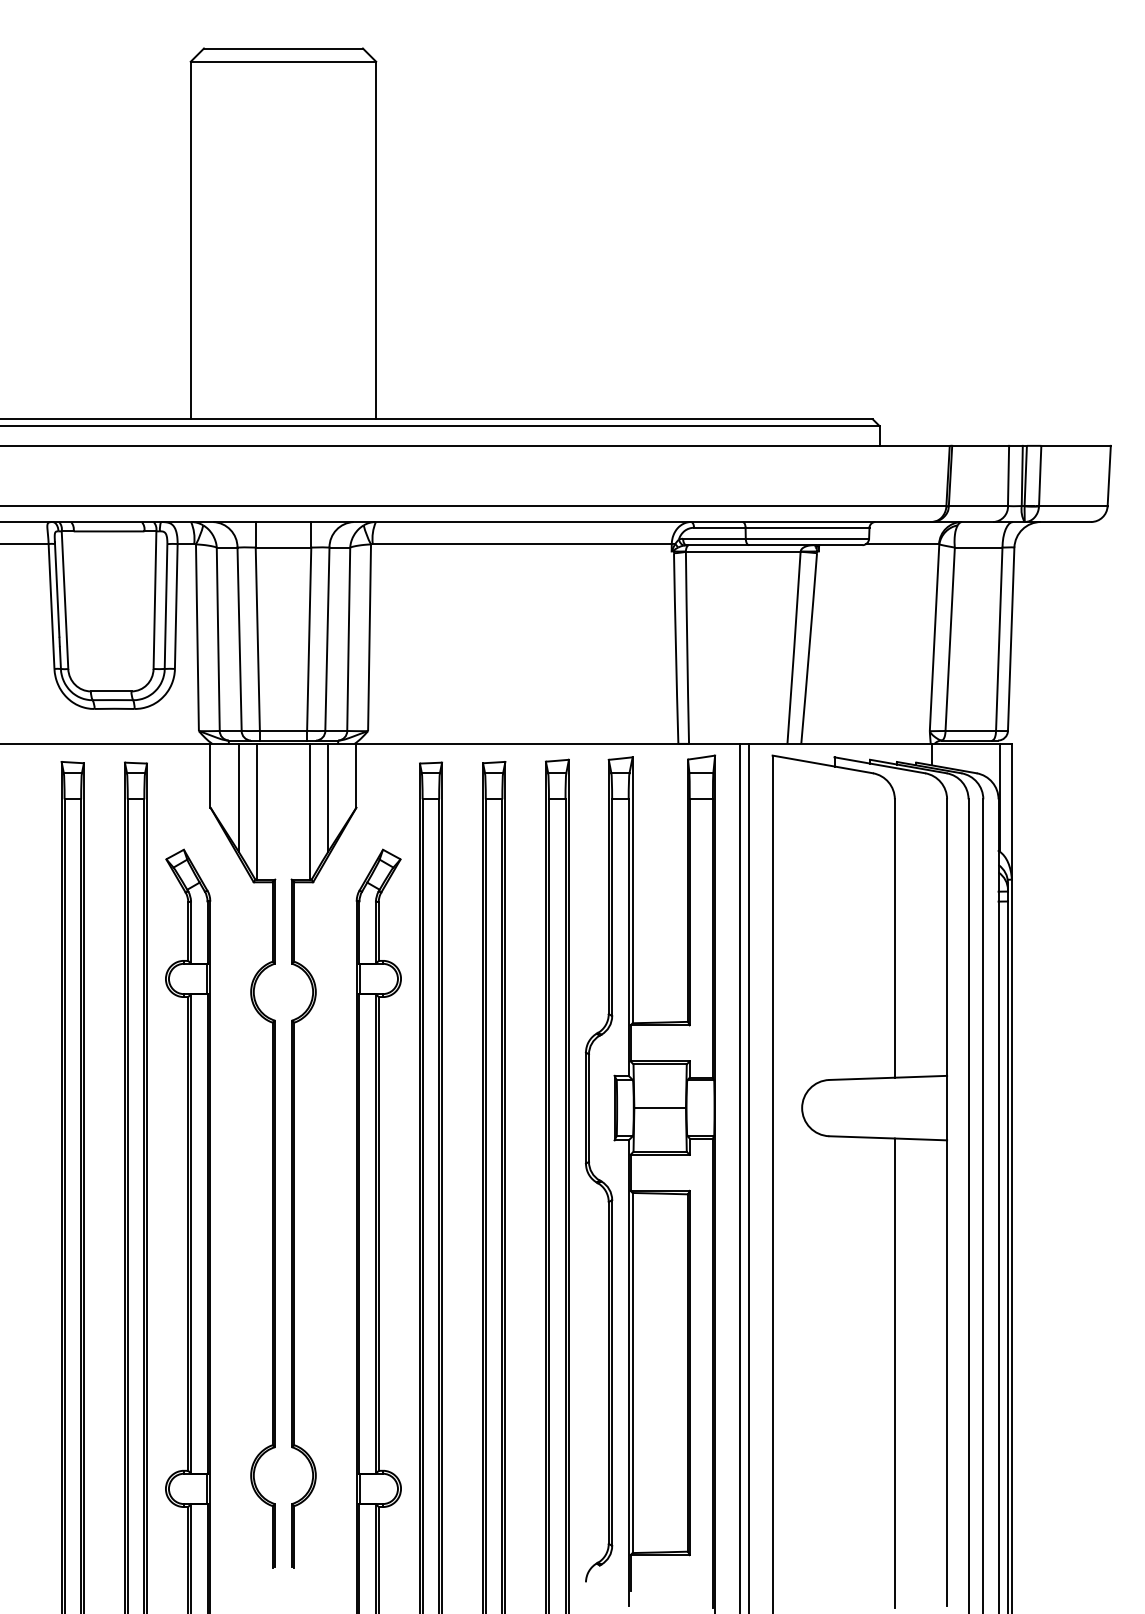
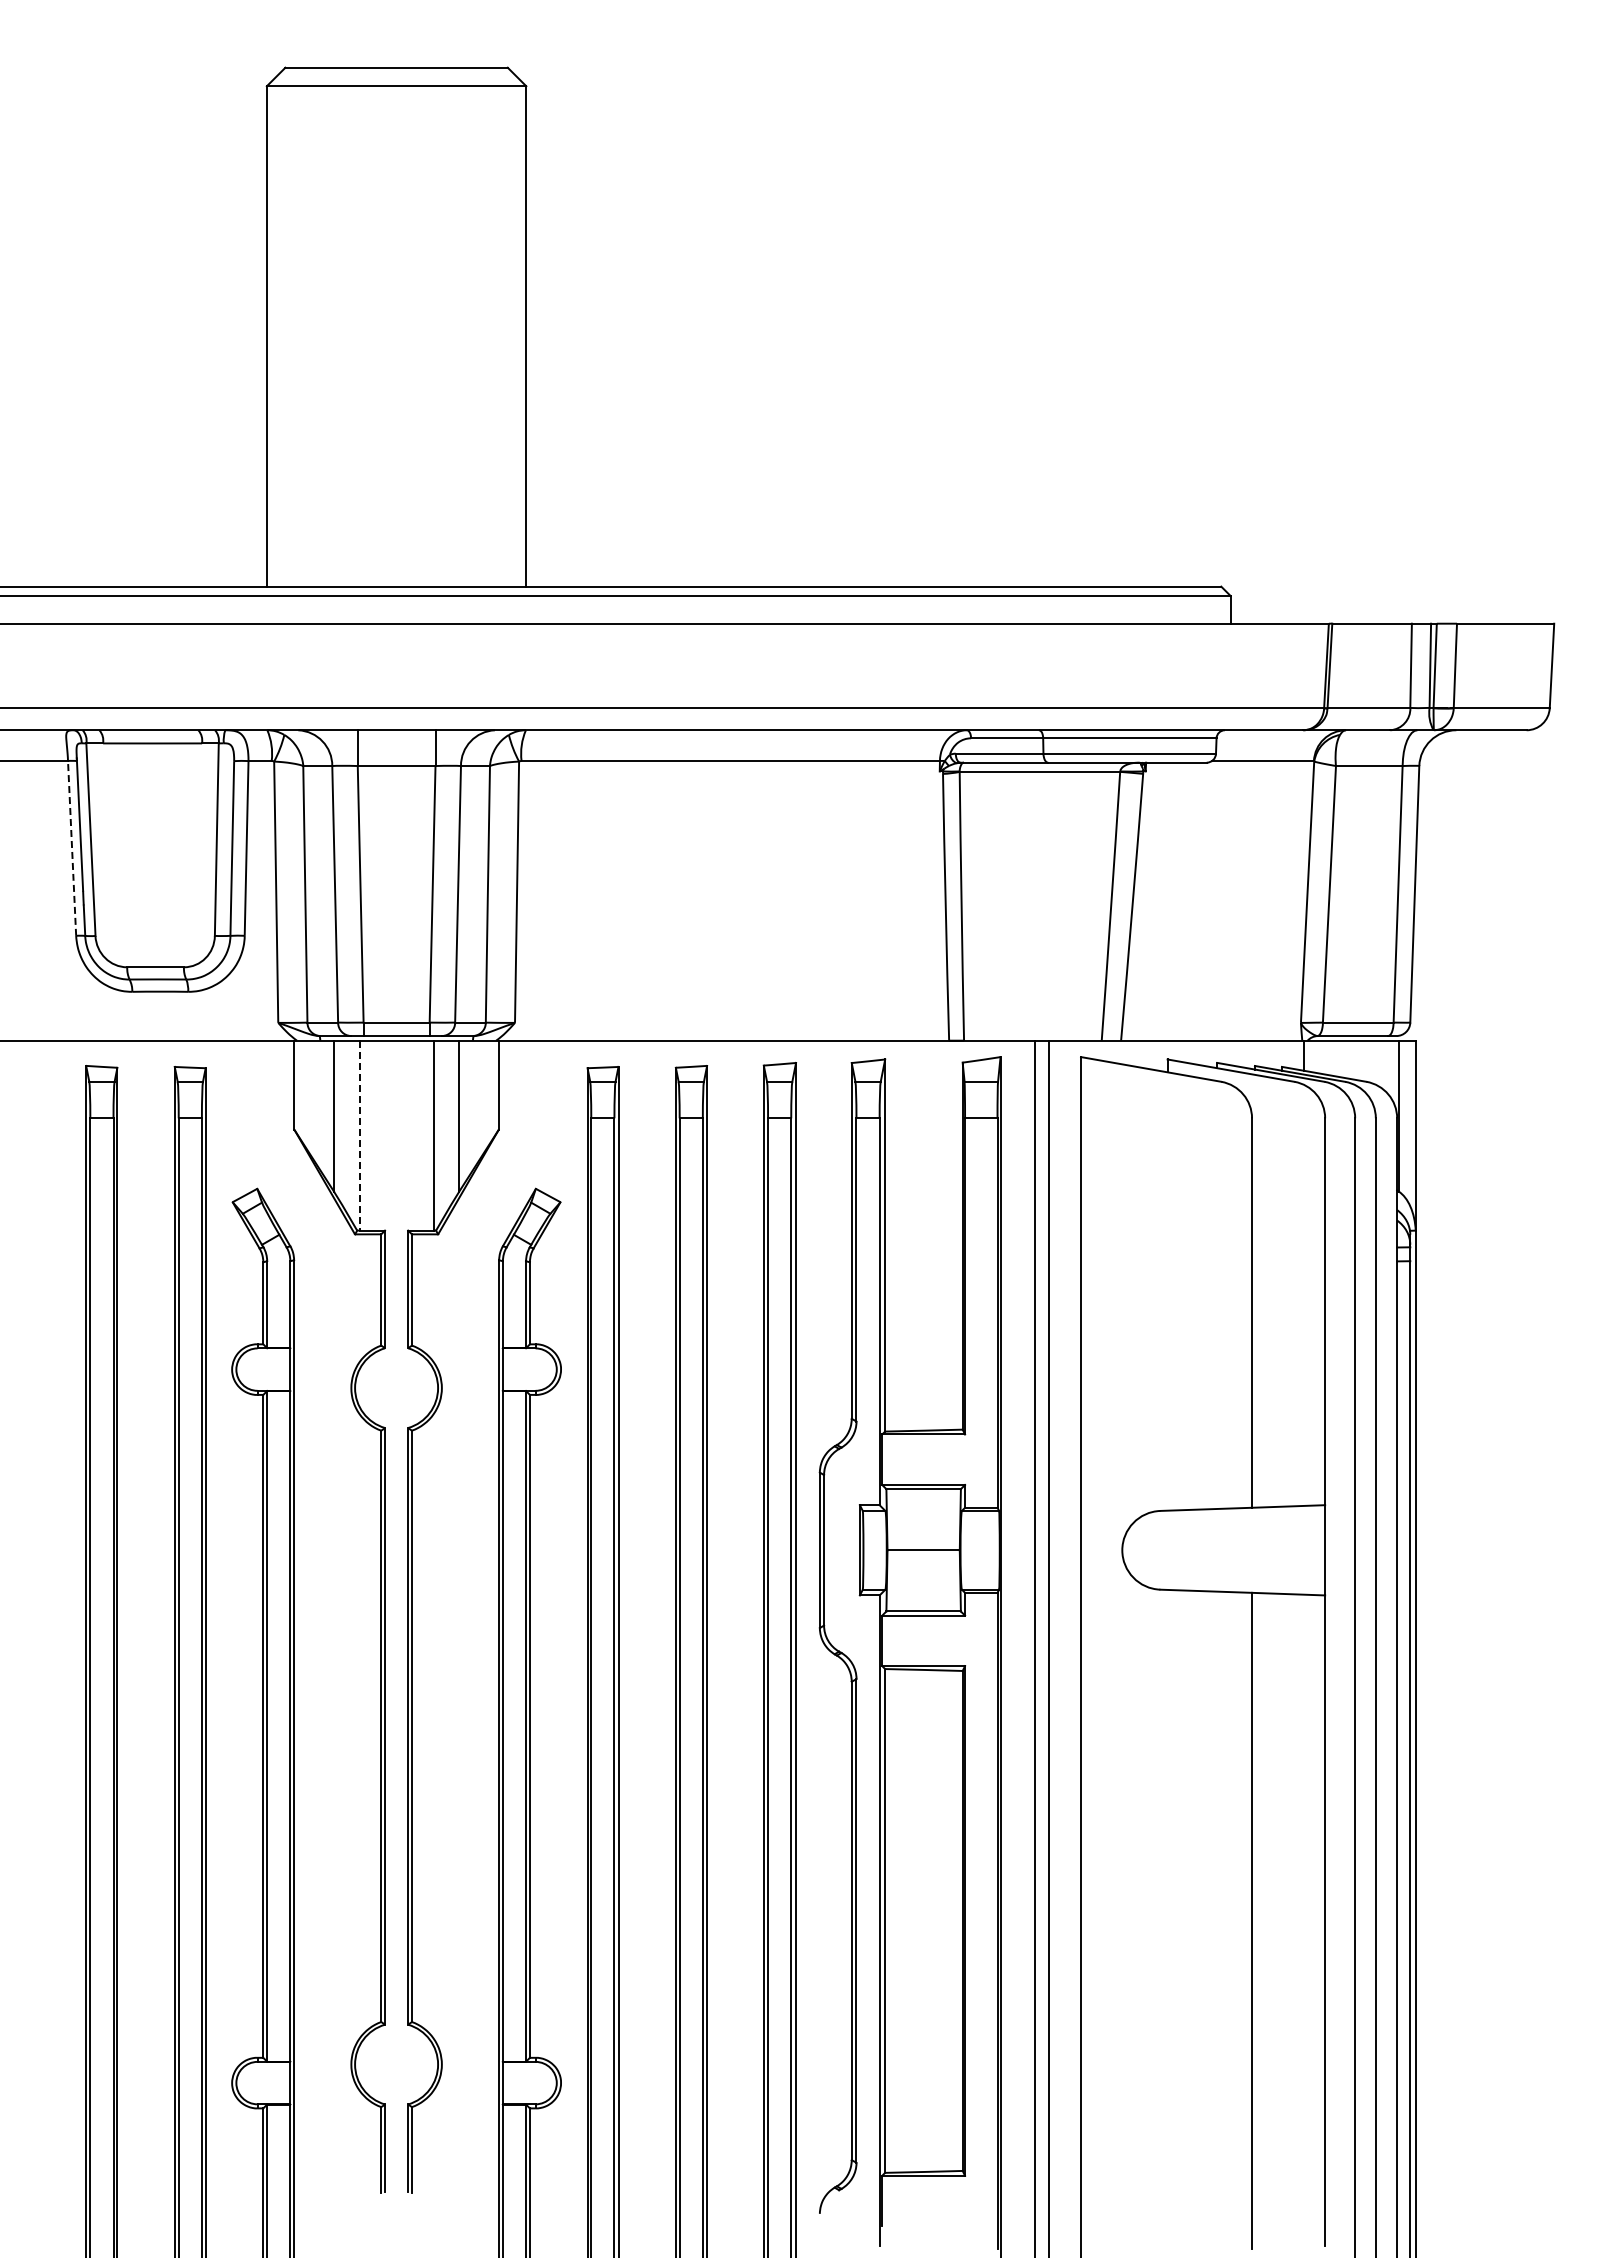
line: (51, 606) -> (72, 848), solid -> dashed
line: (256, 811) -> (359, 1135), solid -> dashed

